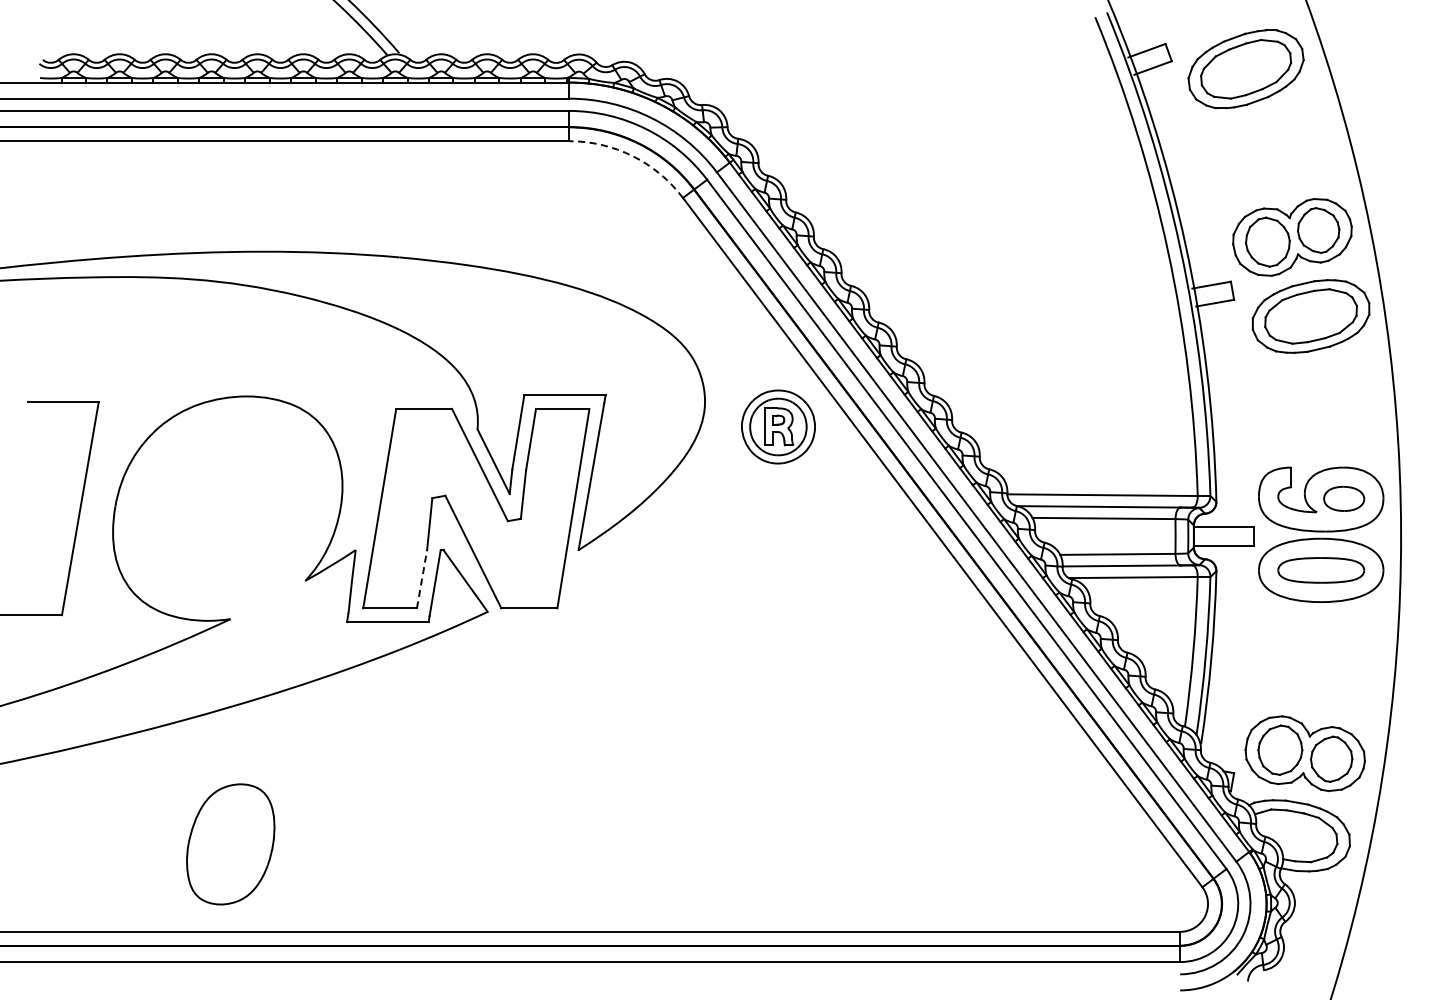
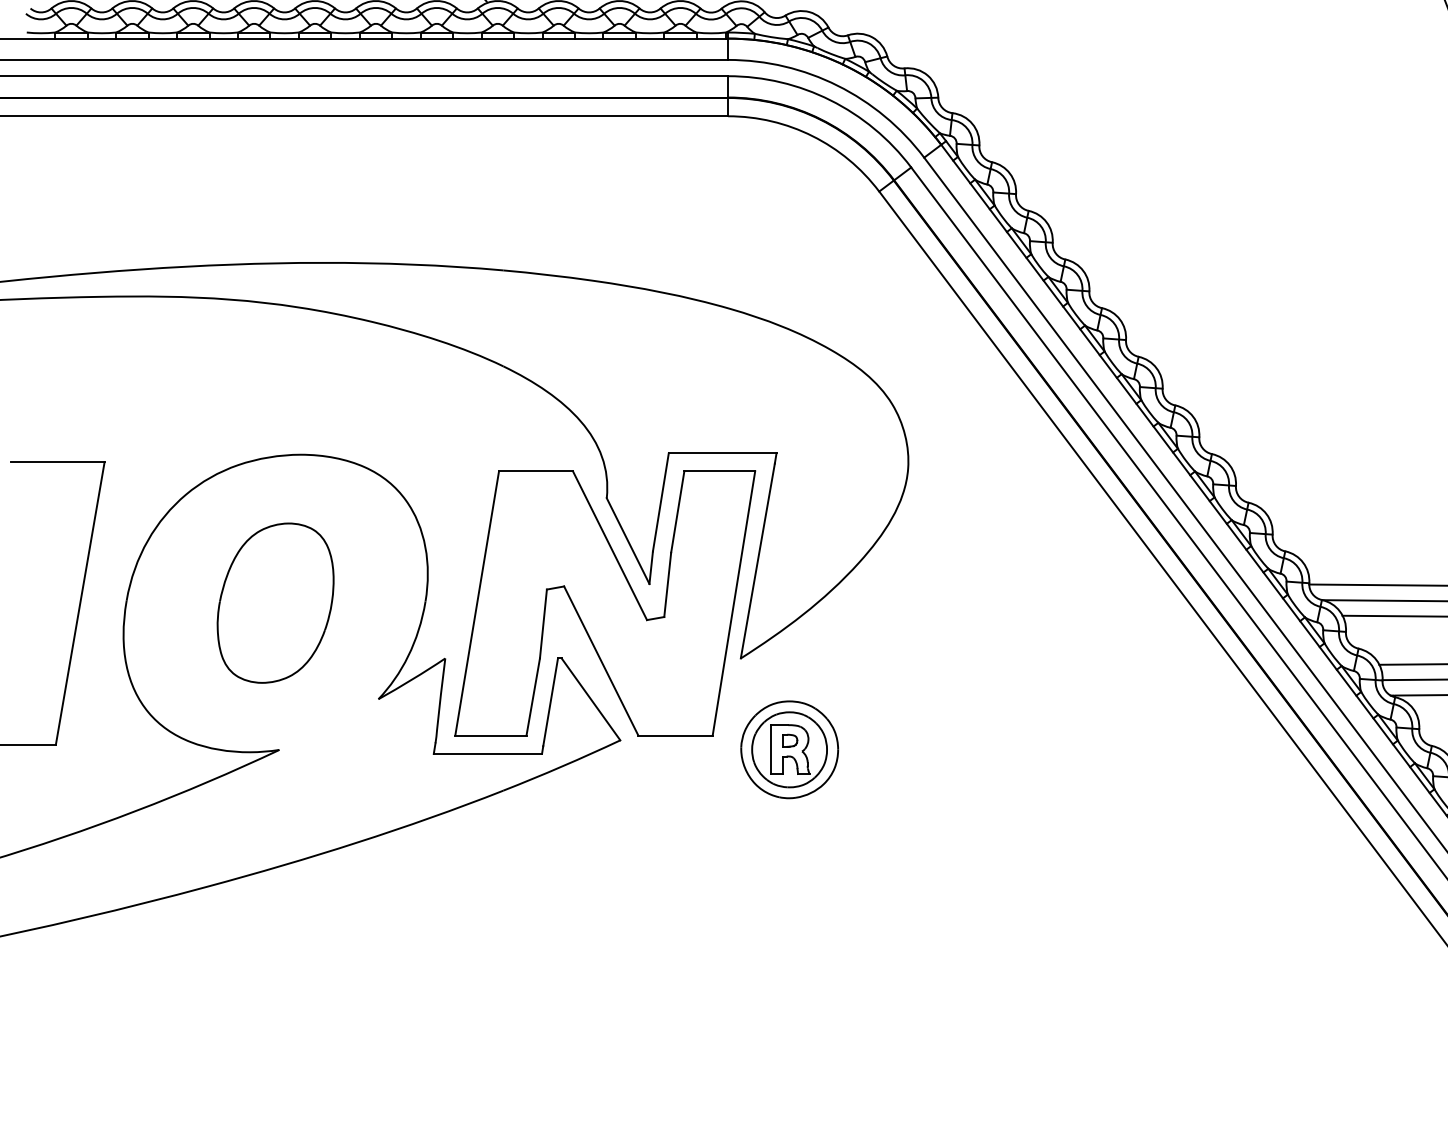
arc: (632, 156) -> (812, 136), dashed -> solid
part: (778, 426) -> (789, 749), moved
line: (422, 579) -> (533, 697), dashed -> solid
part: (230, 844) -> (275, 603), moved

